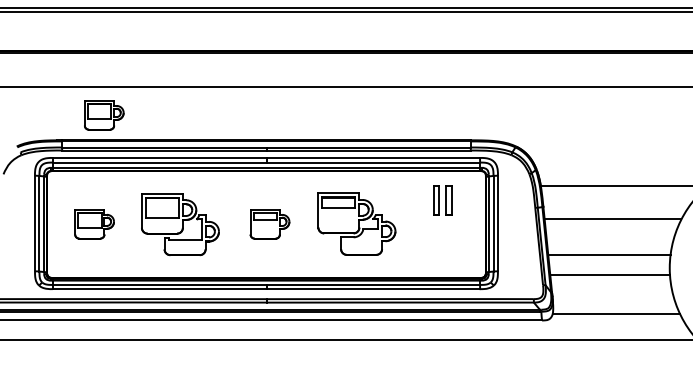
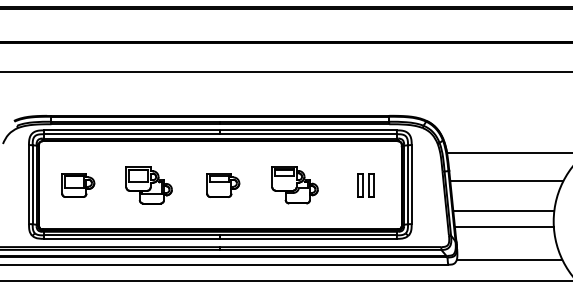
part: (104, 115) -> (86, 95), removed
part: (442, 200) -> (365, 185), moved
part: (179, 224) -> (148, 185), size x0.71
part: (356, 224) -> (294, 185), size x0.71

